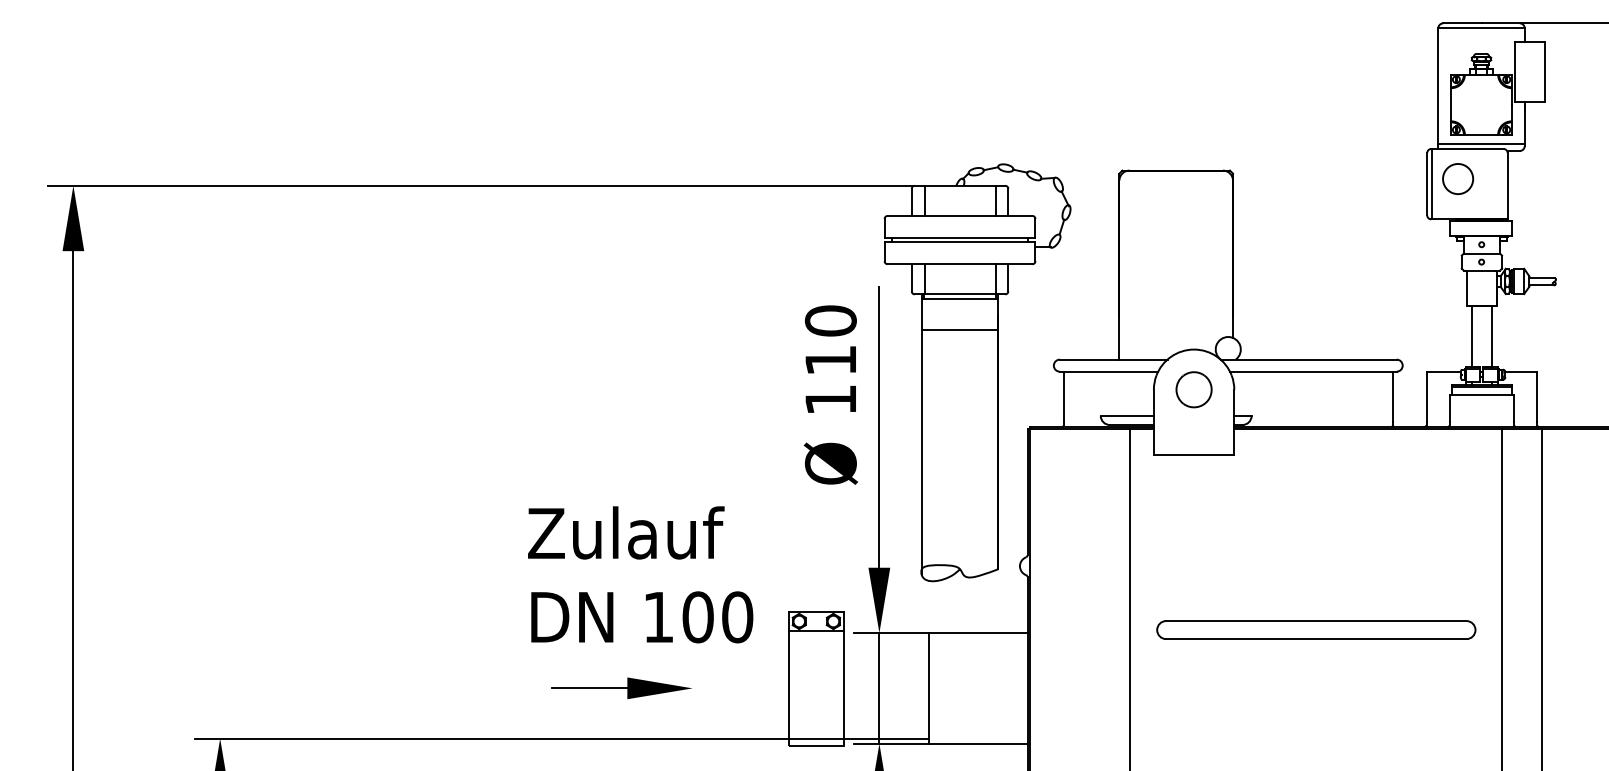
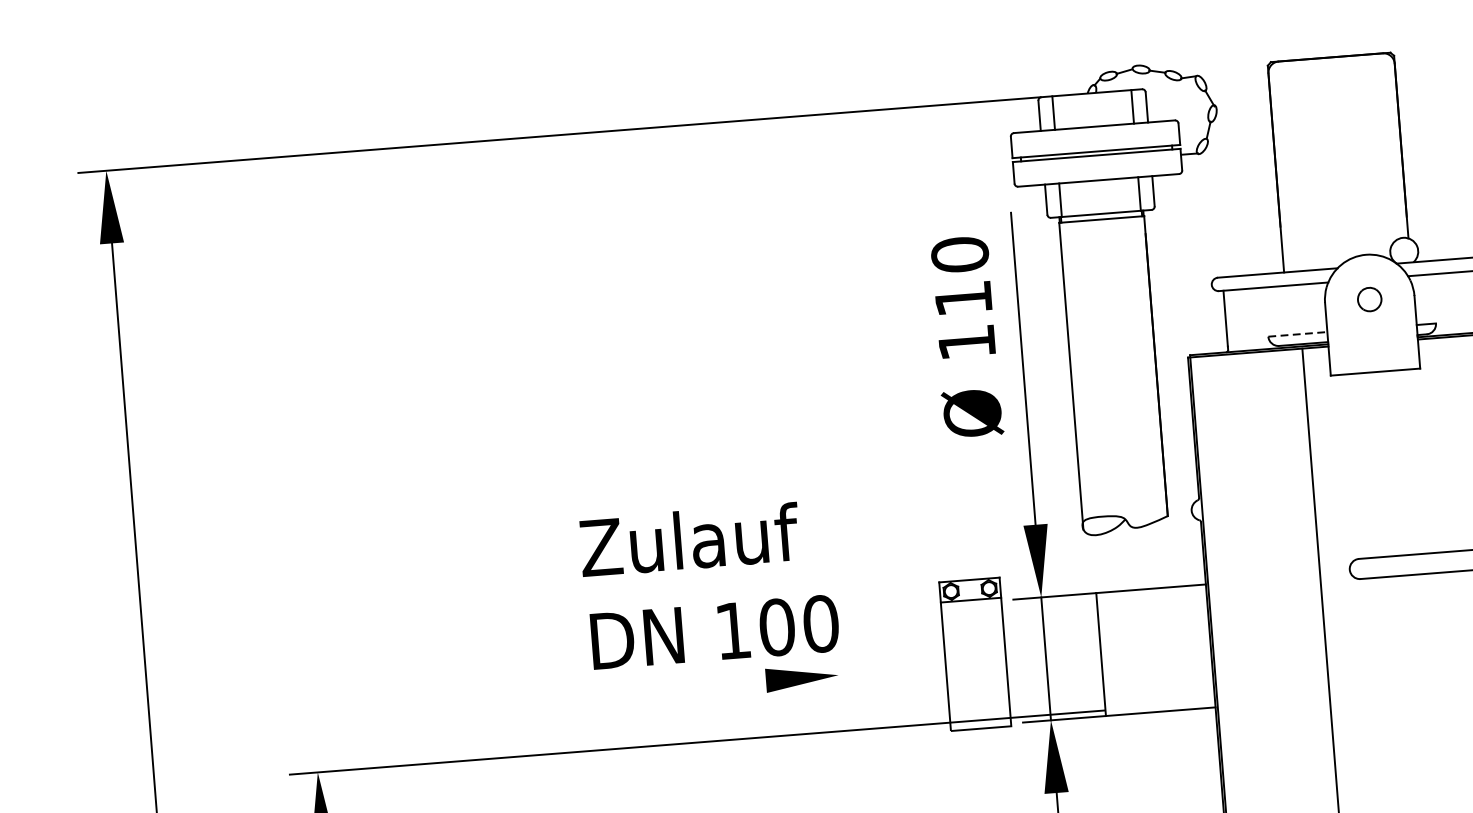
line: (959, 329) -> (1103, 252), removed
part: (1193, 389) -> (1369, 299), size x0.6
line: (1127, 415) -> (1298, 333), solid -> dashed
text: (640, 574) -> (709, 584), moved
line: (589, 688) -> (723, 684), removed

